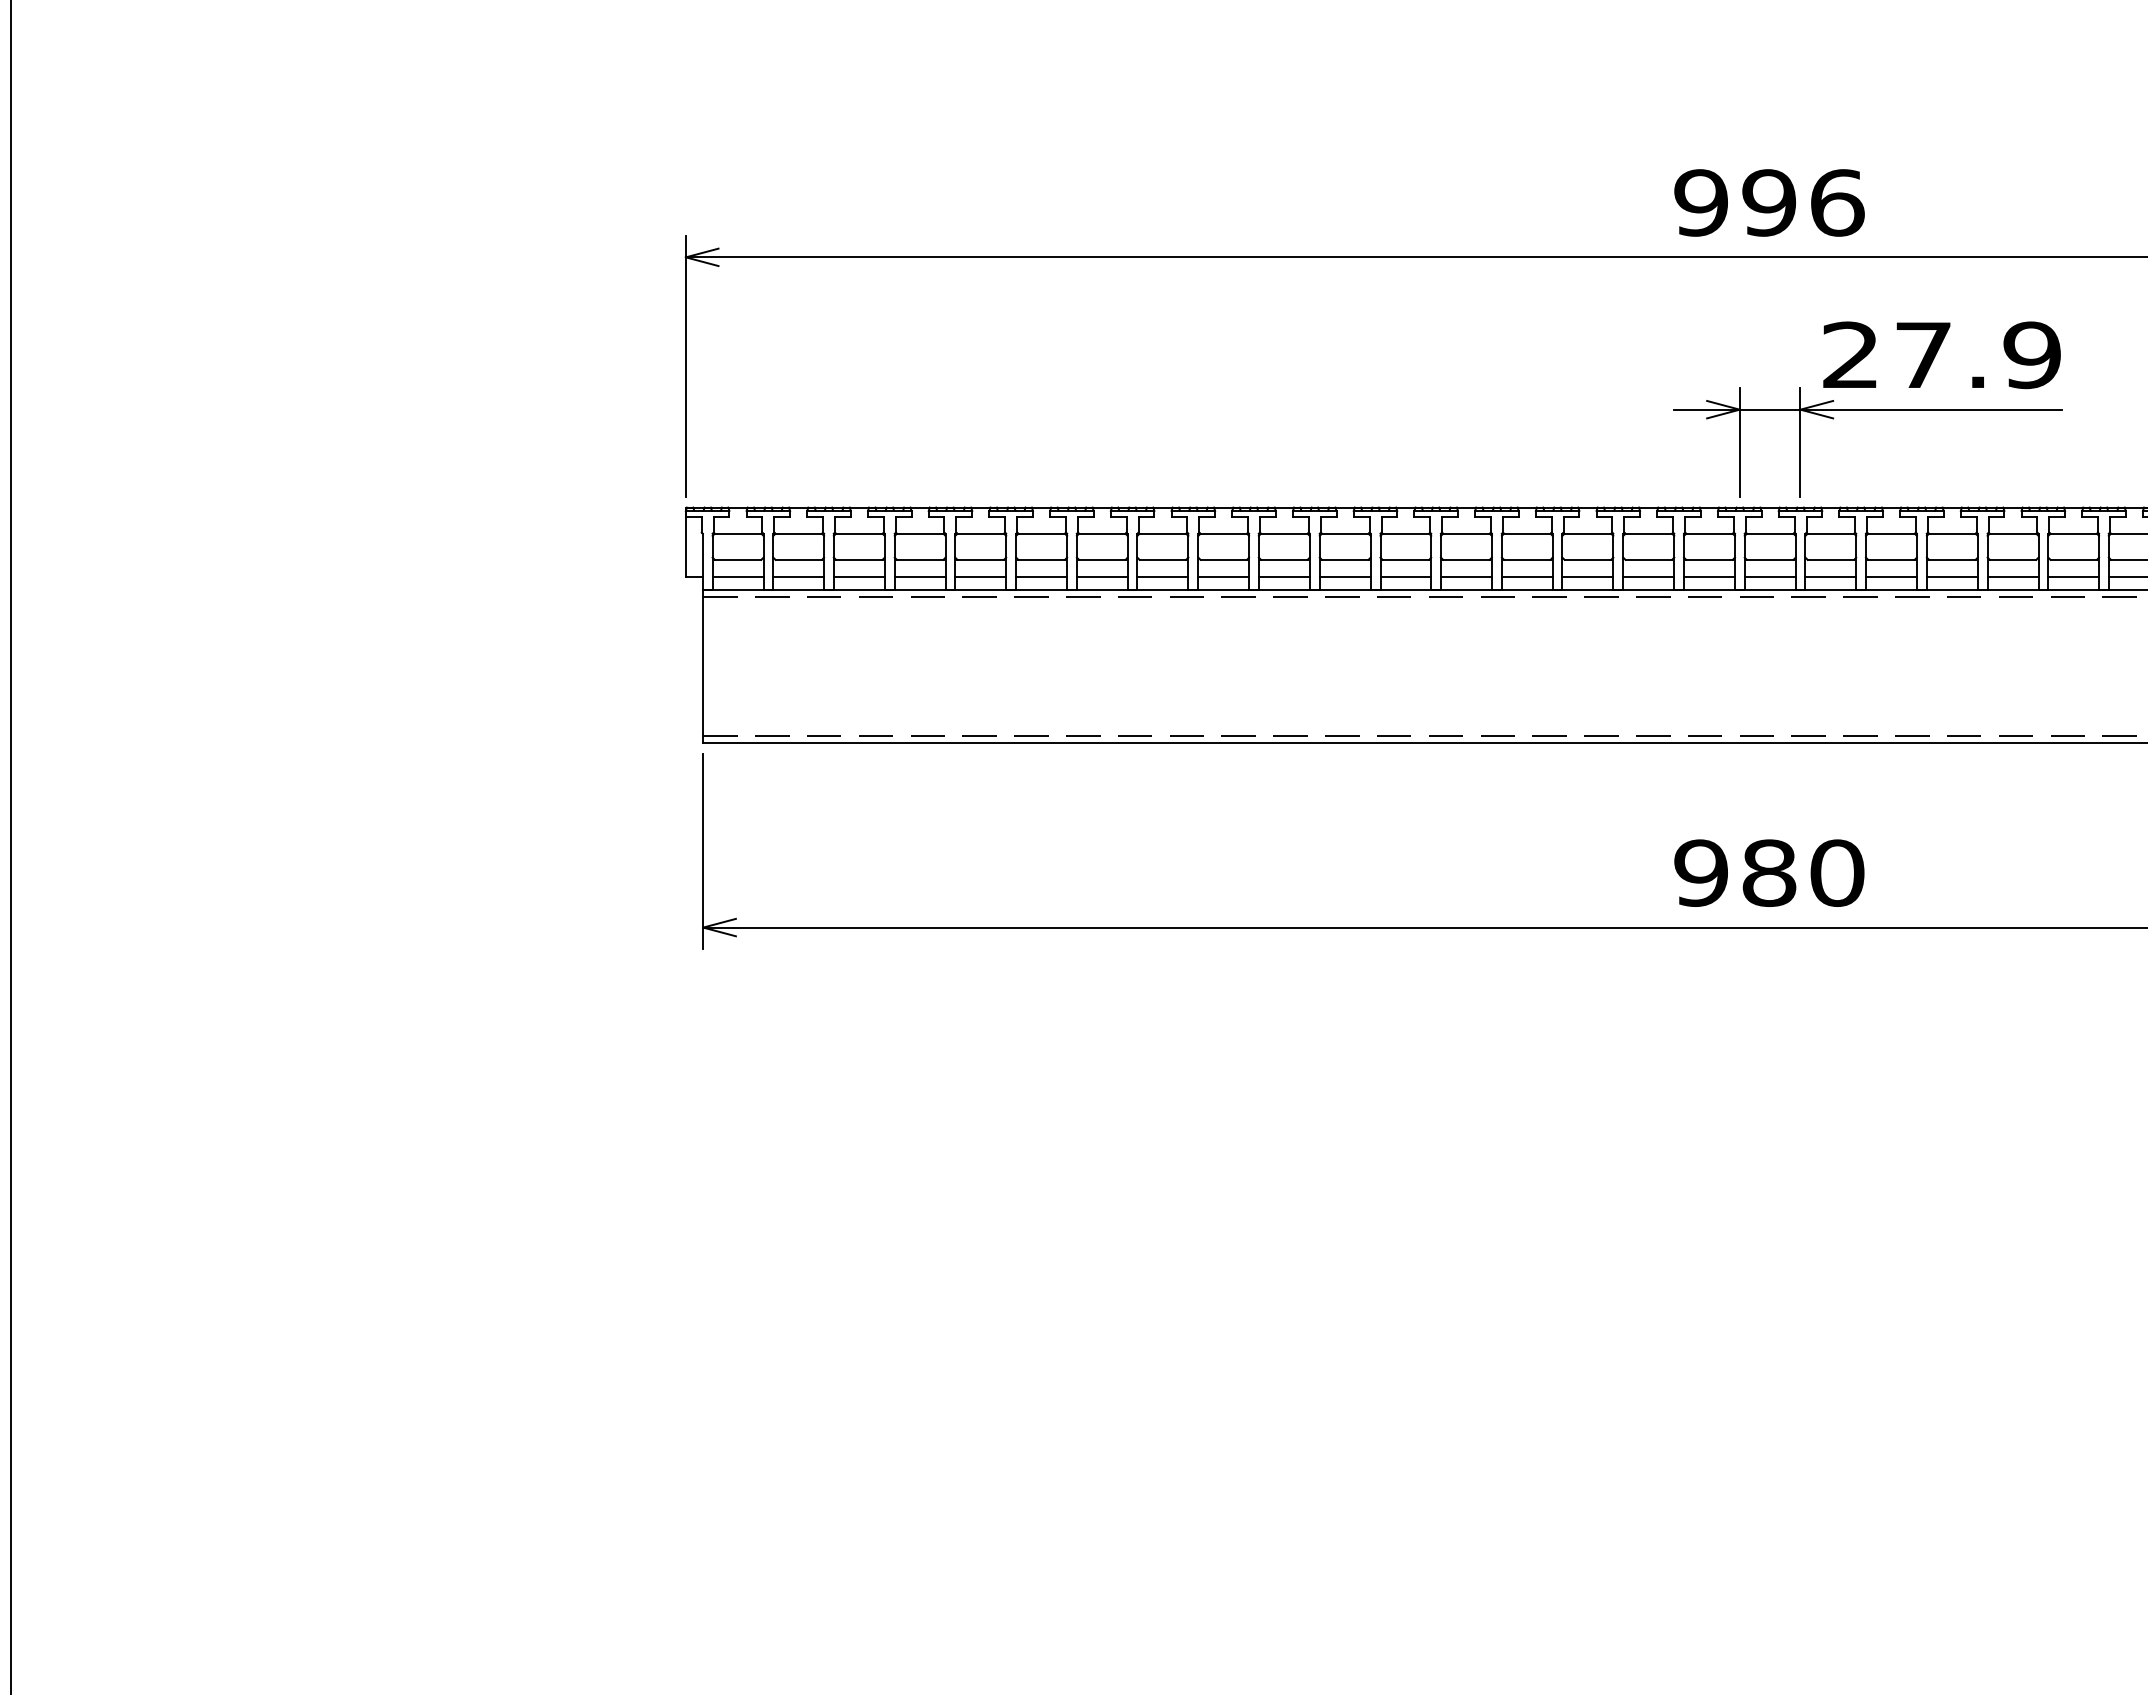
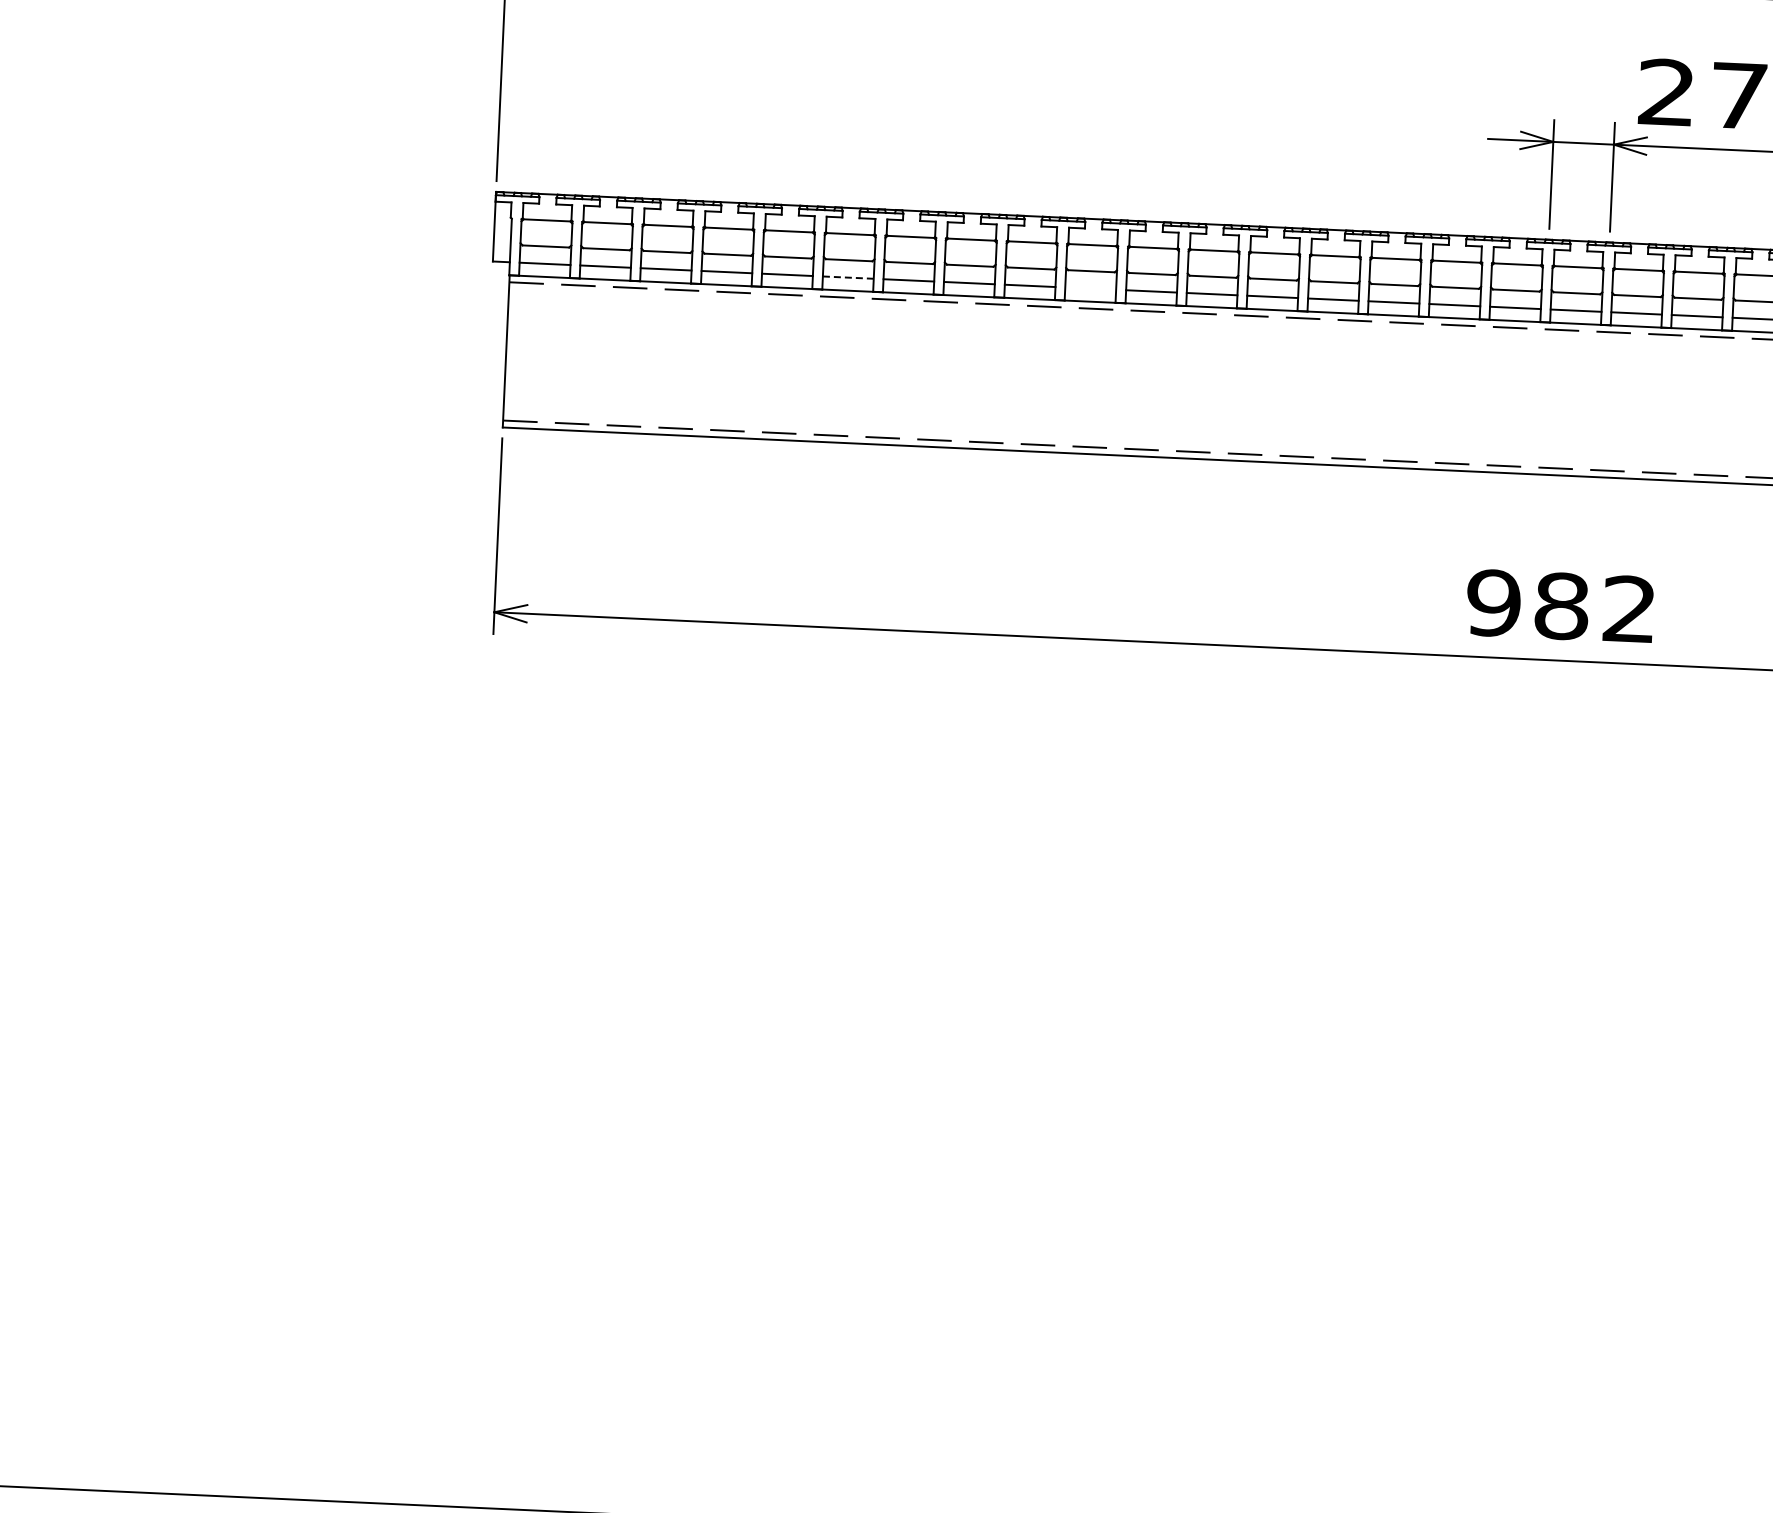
line: (1042, 577) -> (849, 277), solid -> dashed
line: (1283, 577) -> (1089, 288), removed
text: (1837, 872) -> (1629, 608), 980 -> 982

